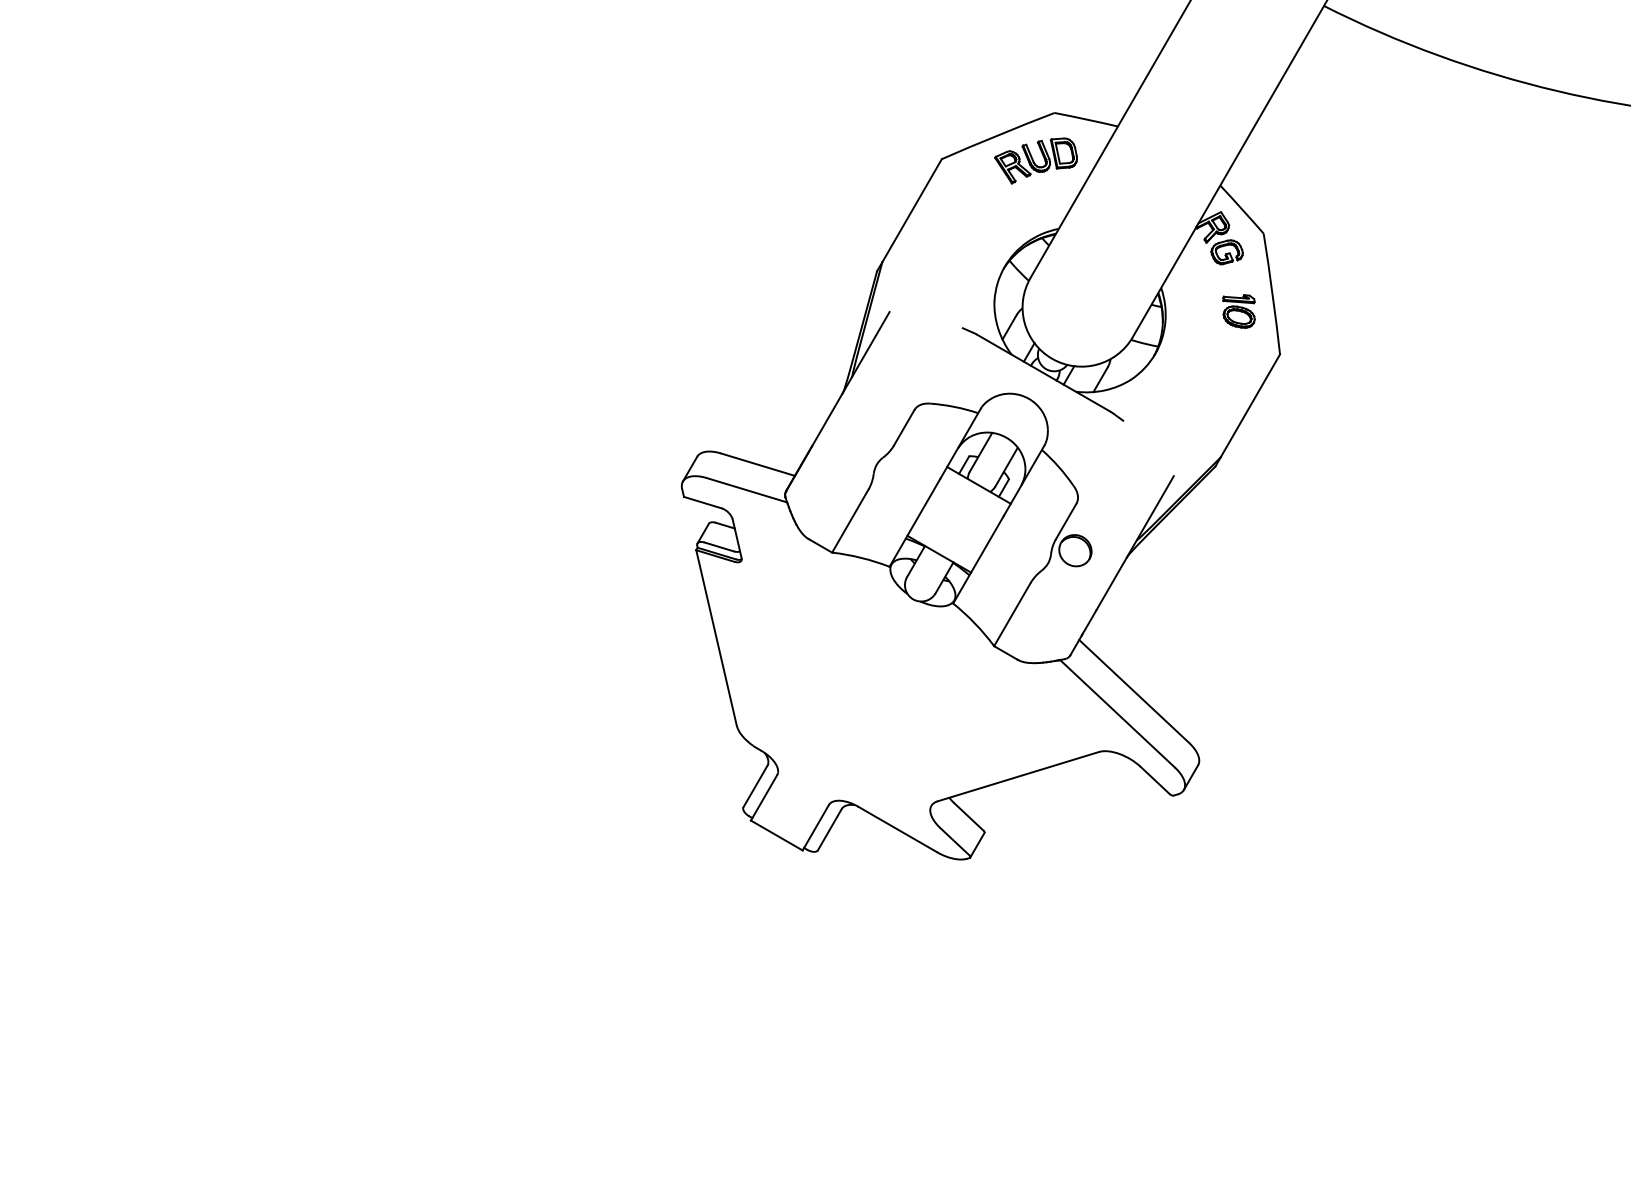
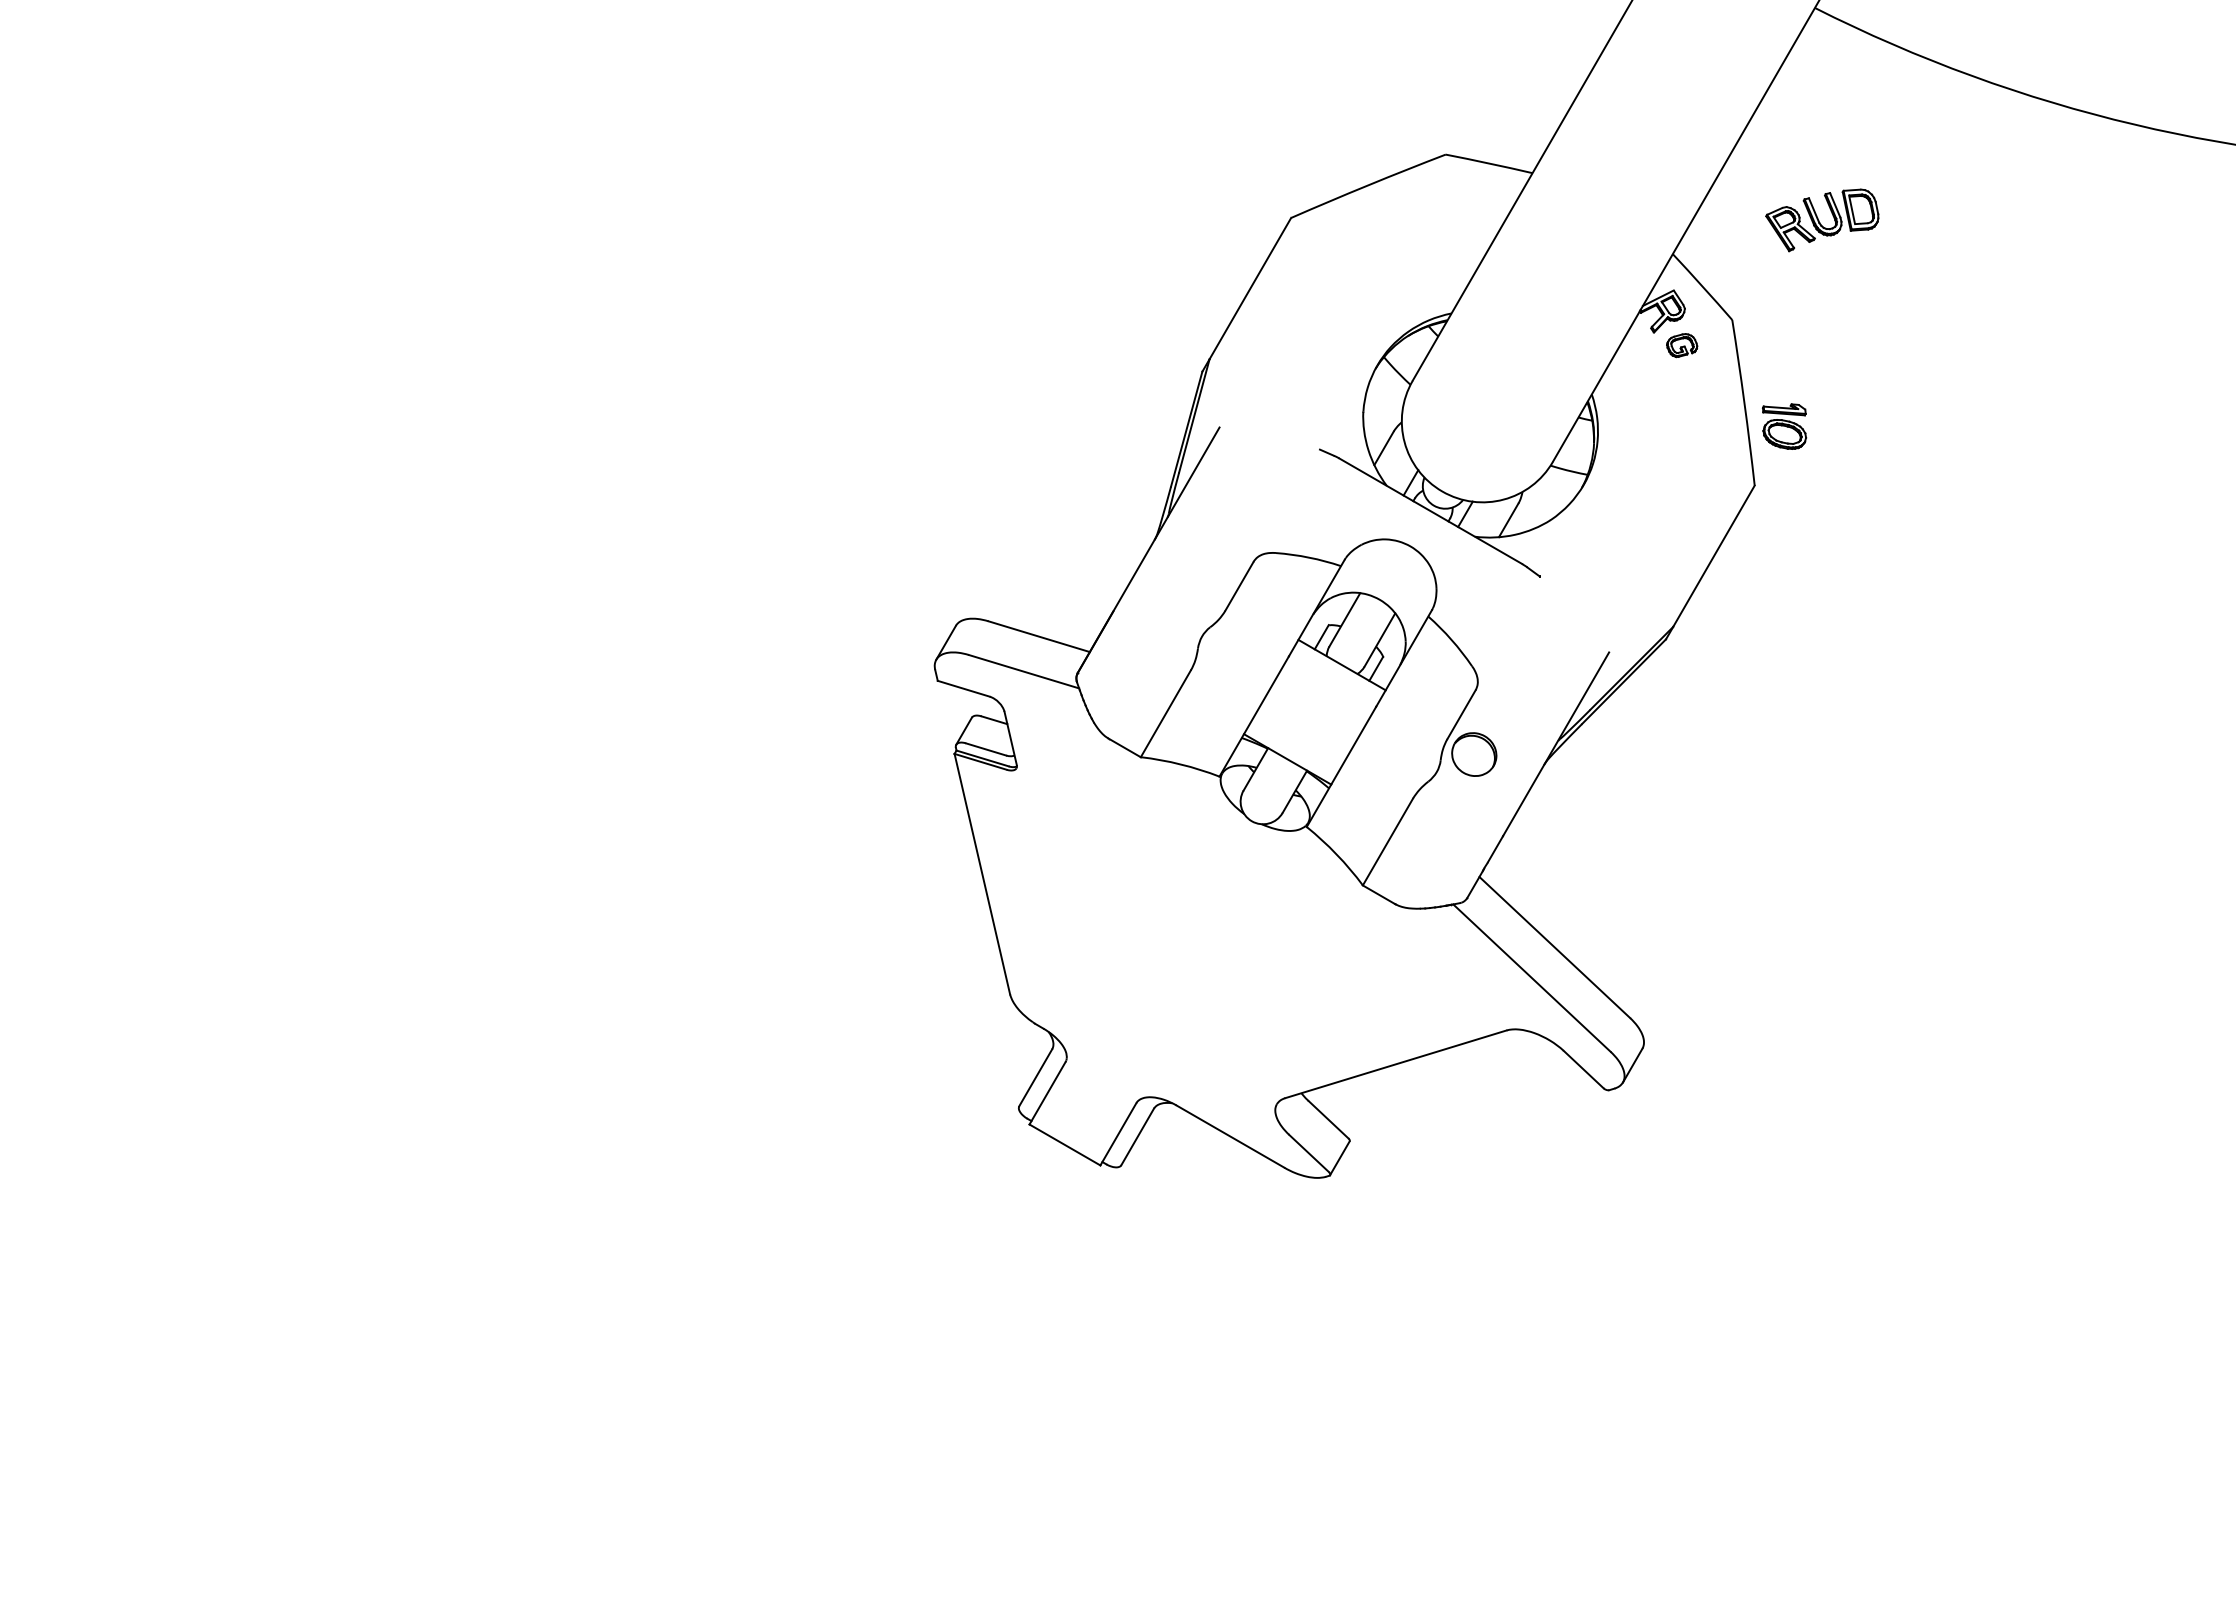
part: (1036, 161) -> (1822, 220), moved
part: (1226, 252) -> (1681, 345), size x0.7
part: (1239, 311) -> (1784, 426), moved

